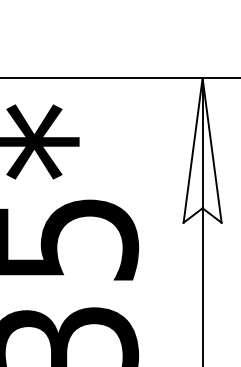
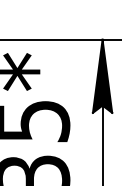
fill: (202, 148) -> (102, 75), added

